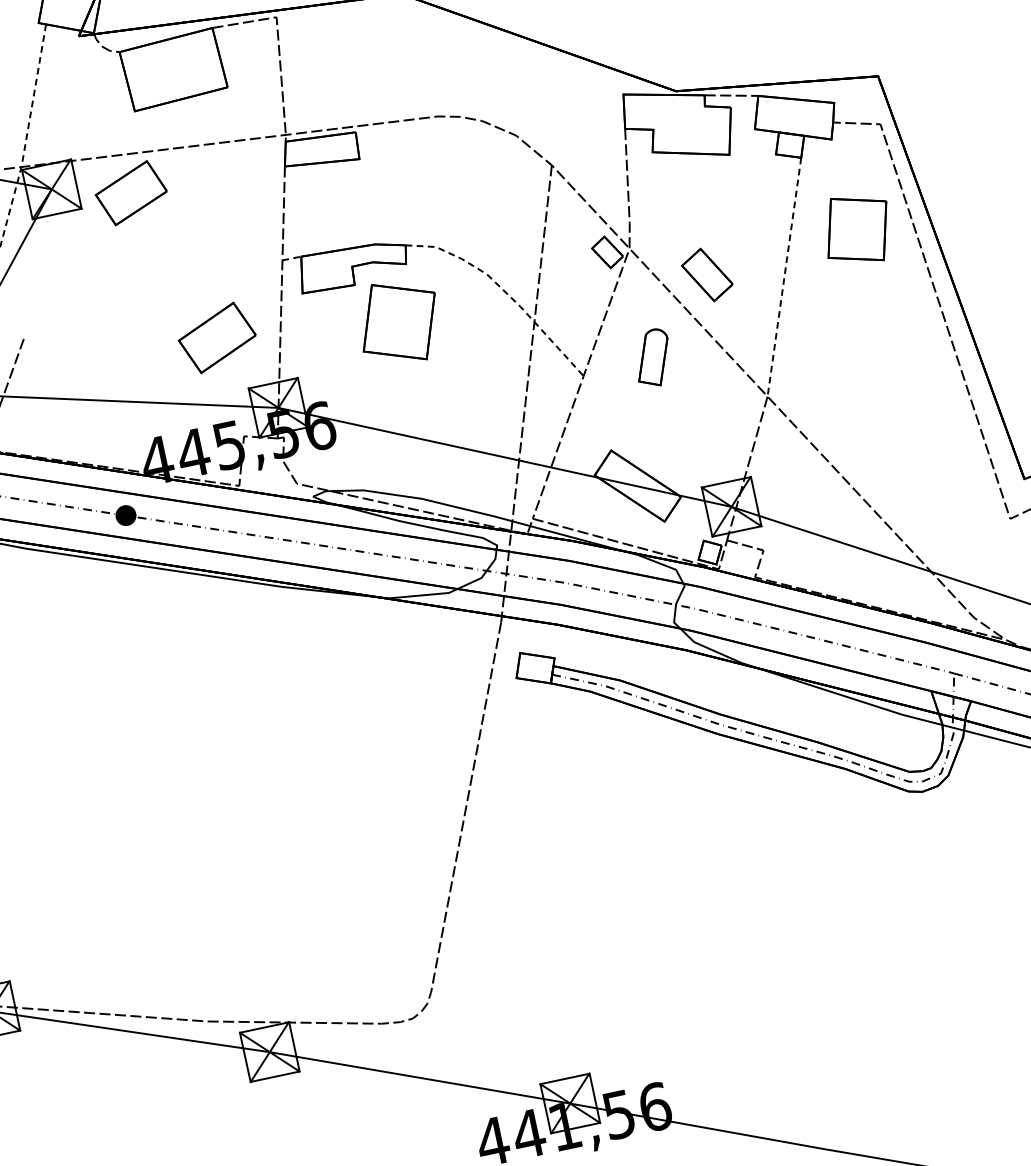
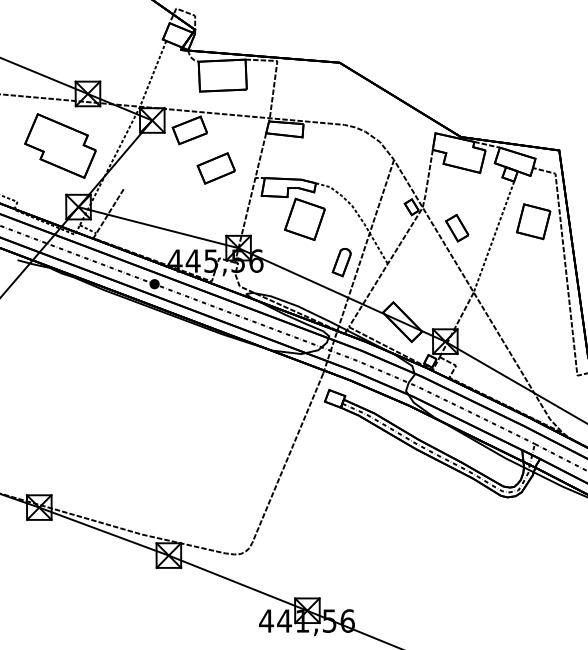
part: (215, 338) -> (215, 168), moved
part: (652, 358) -> (341, 262), moved

